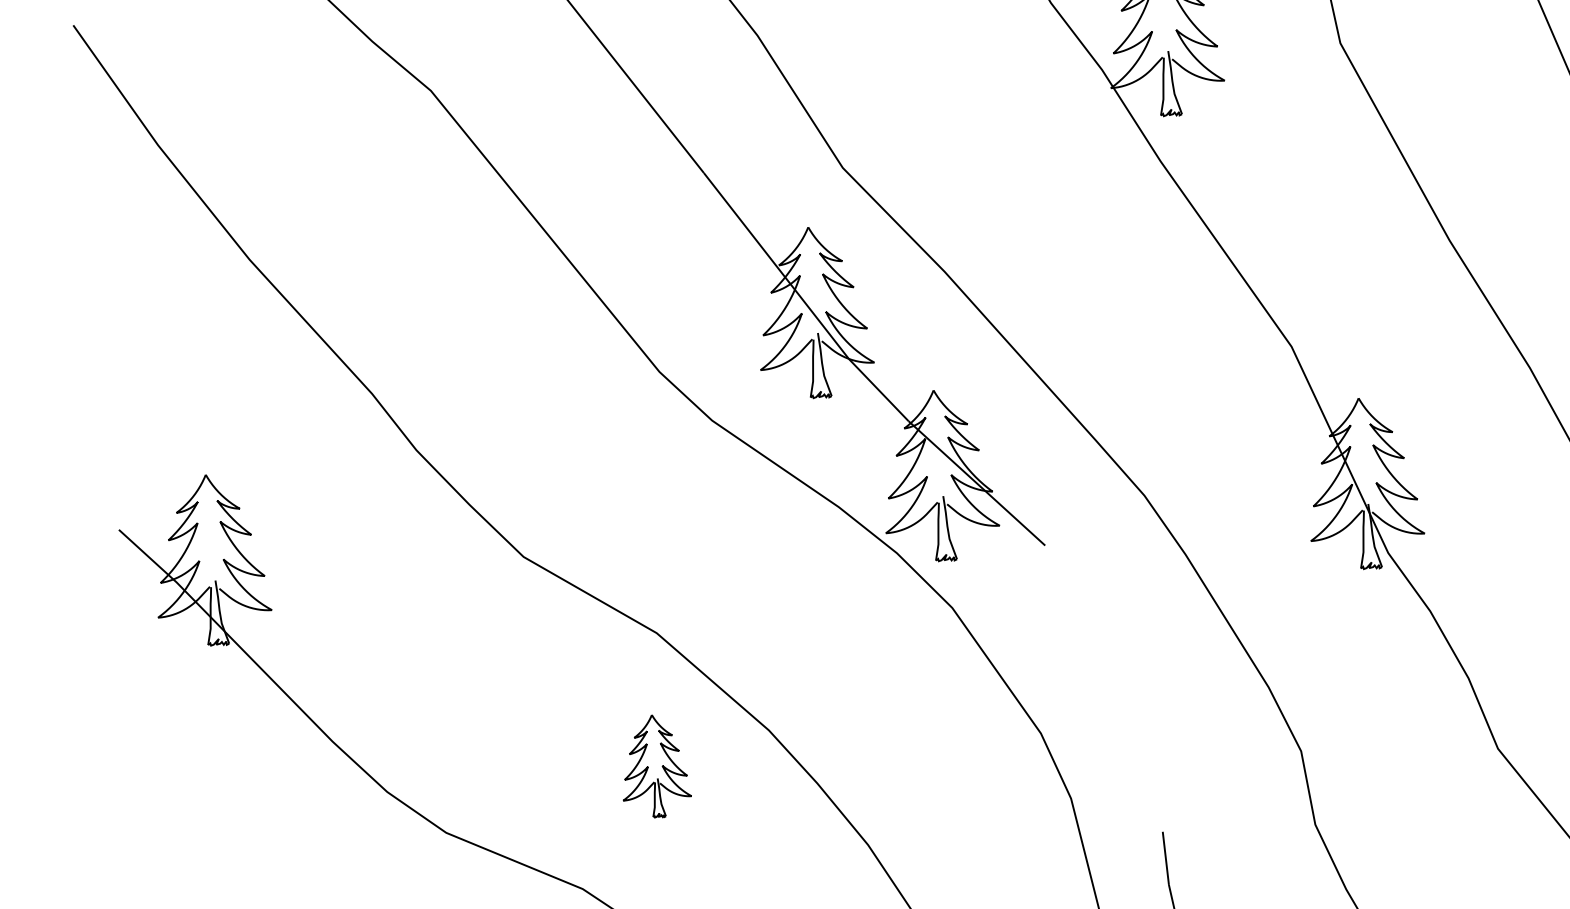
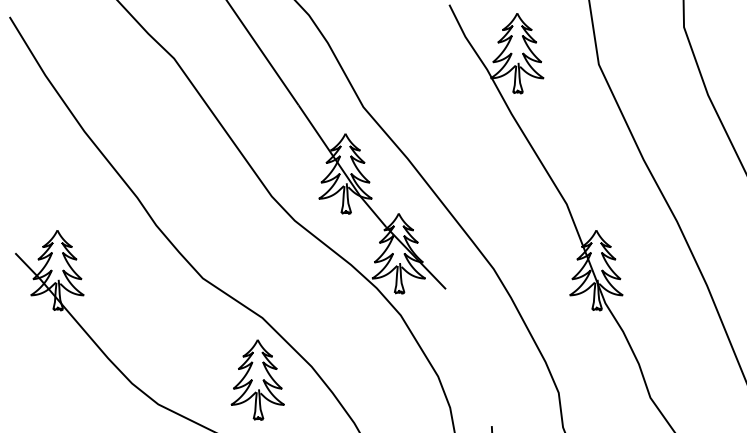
part: (654, 765) -> (257, 379), size x1.67

